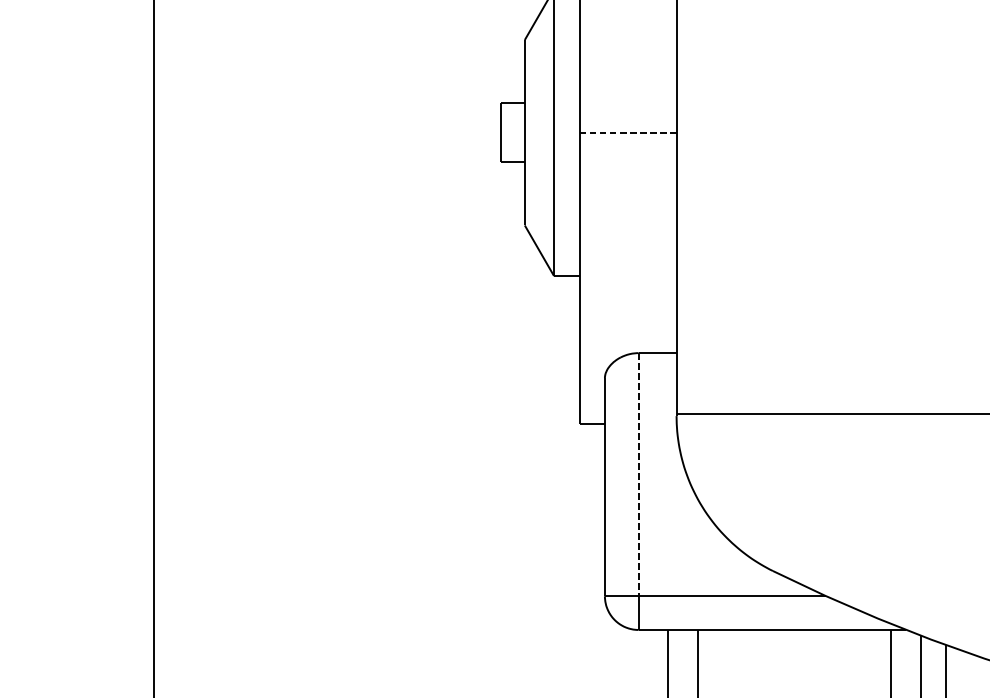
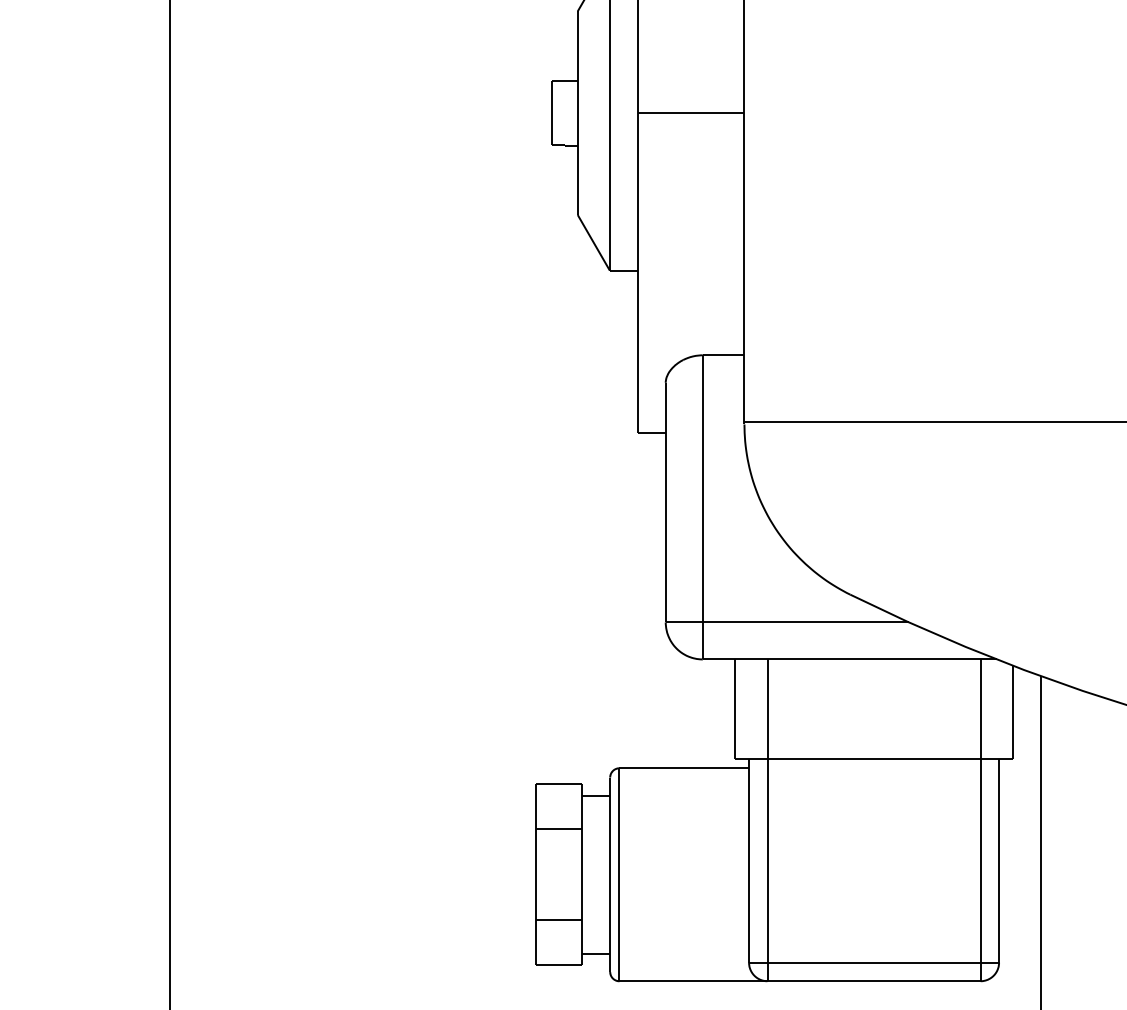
line: (627, 133) -> (690, 113), dashed -> solid
line: (638, 474) -> (702, 488), dashed -> solid

